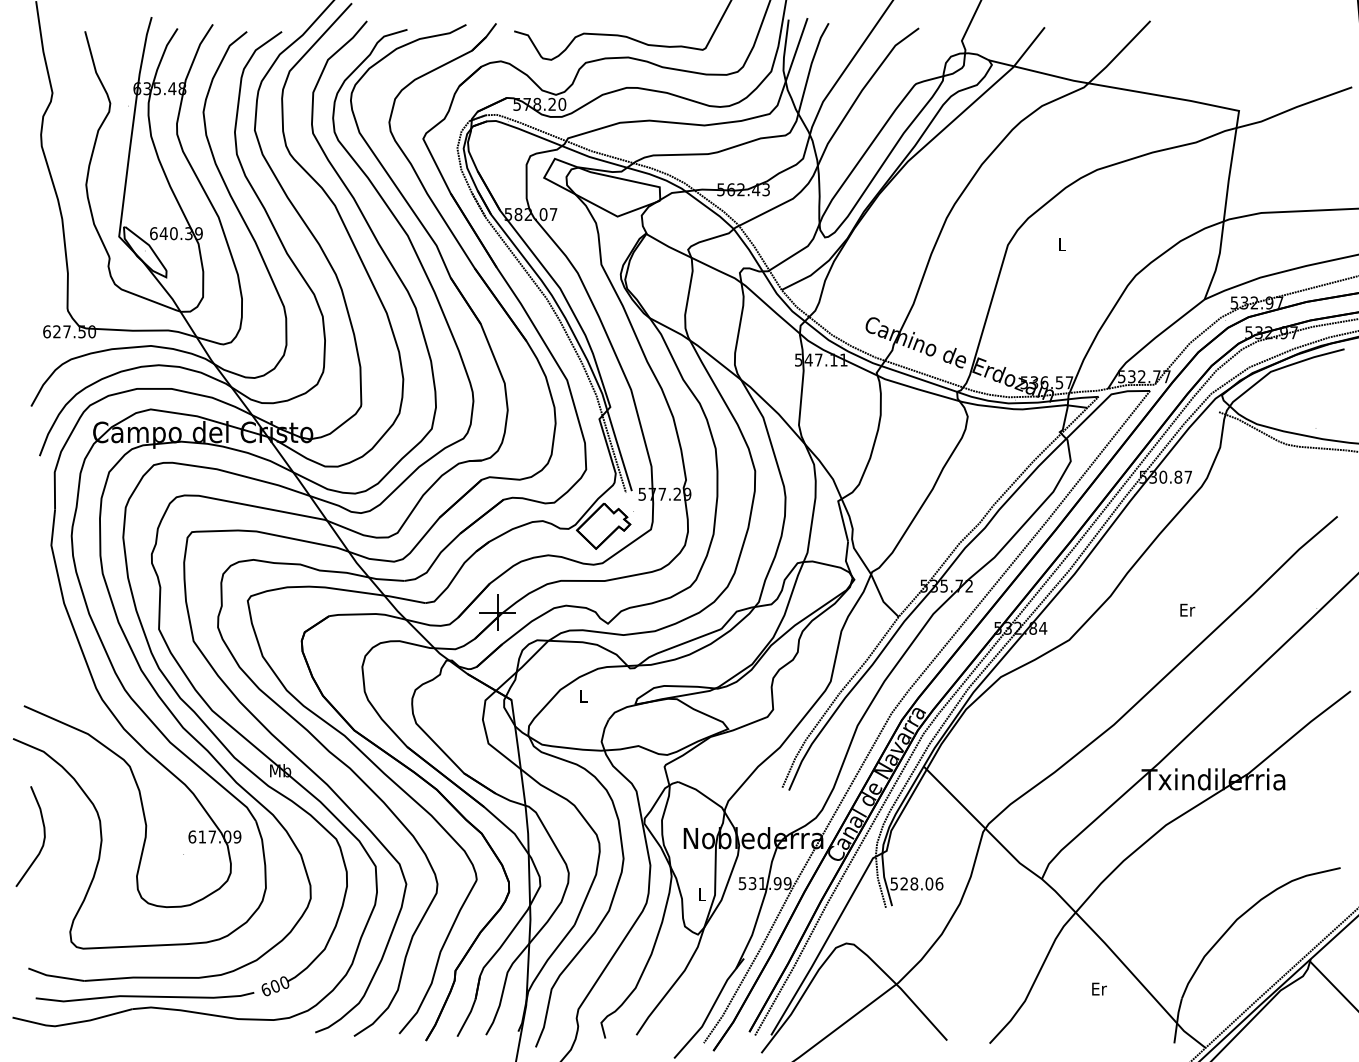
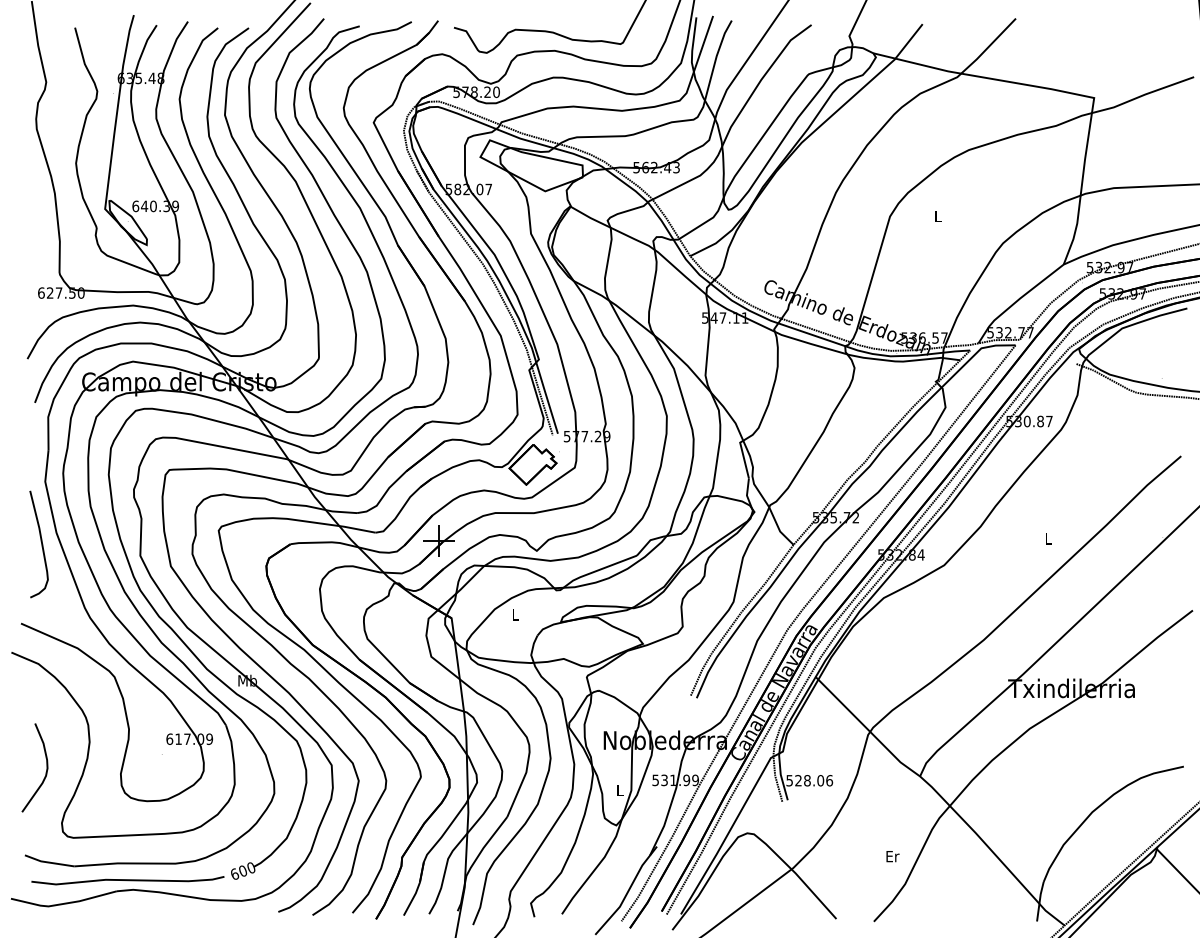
text: (1187, 609) -> (1048, 538), Er -> L
curve: (47, 616) -> (41, 544), added
curve: (43, 836) -> (46, 767), moved
text: (1099, 989) -> (892, 856), moved

